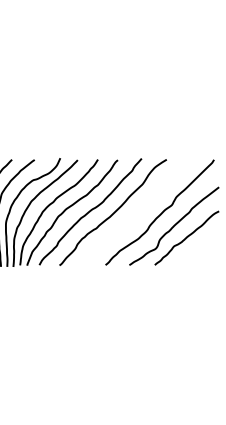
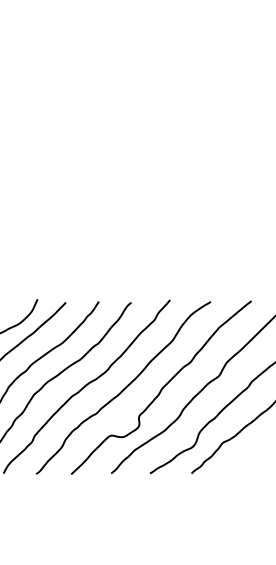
curve: (136, 212) -> (161, 387), added

